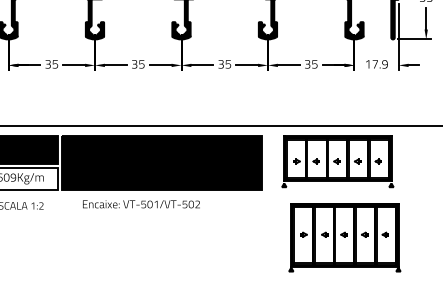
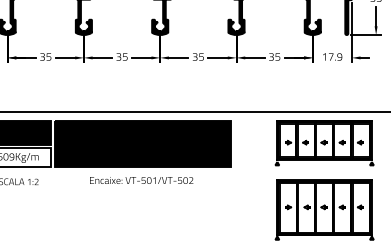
part: (337, 161) -> (324, 142), moved
text: (141, 204) -> (141, 180), moved
part: (344, 237) -> (324, 209), moved

